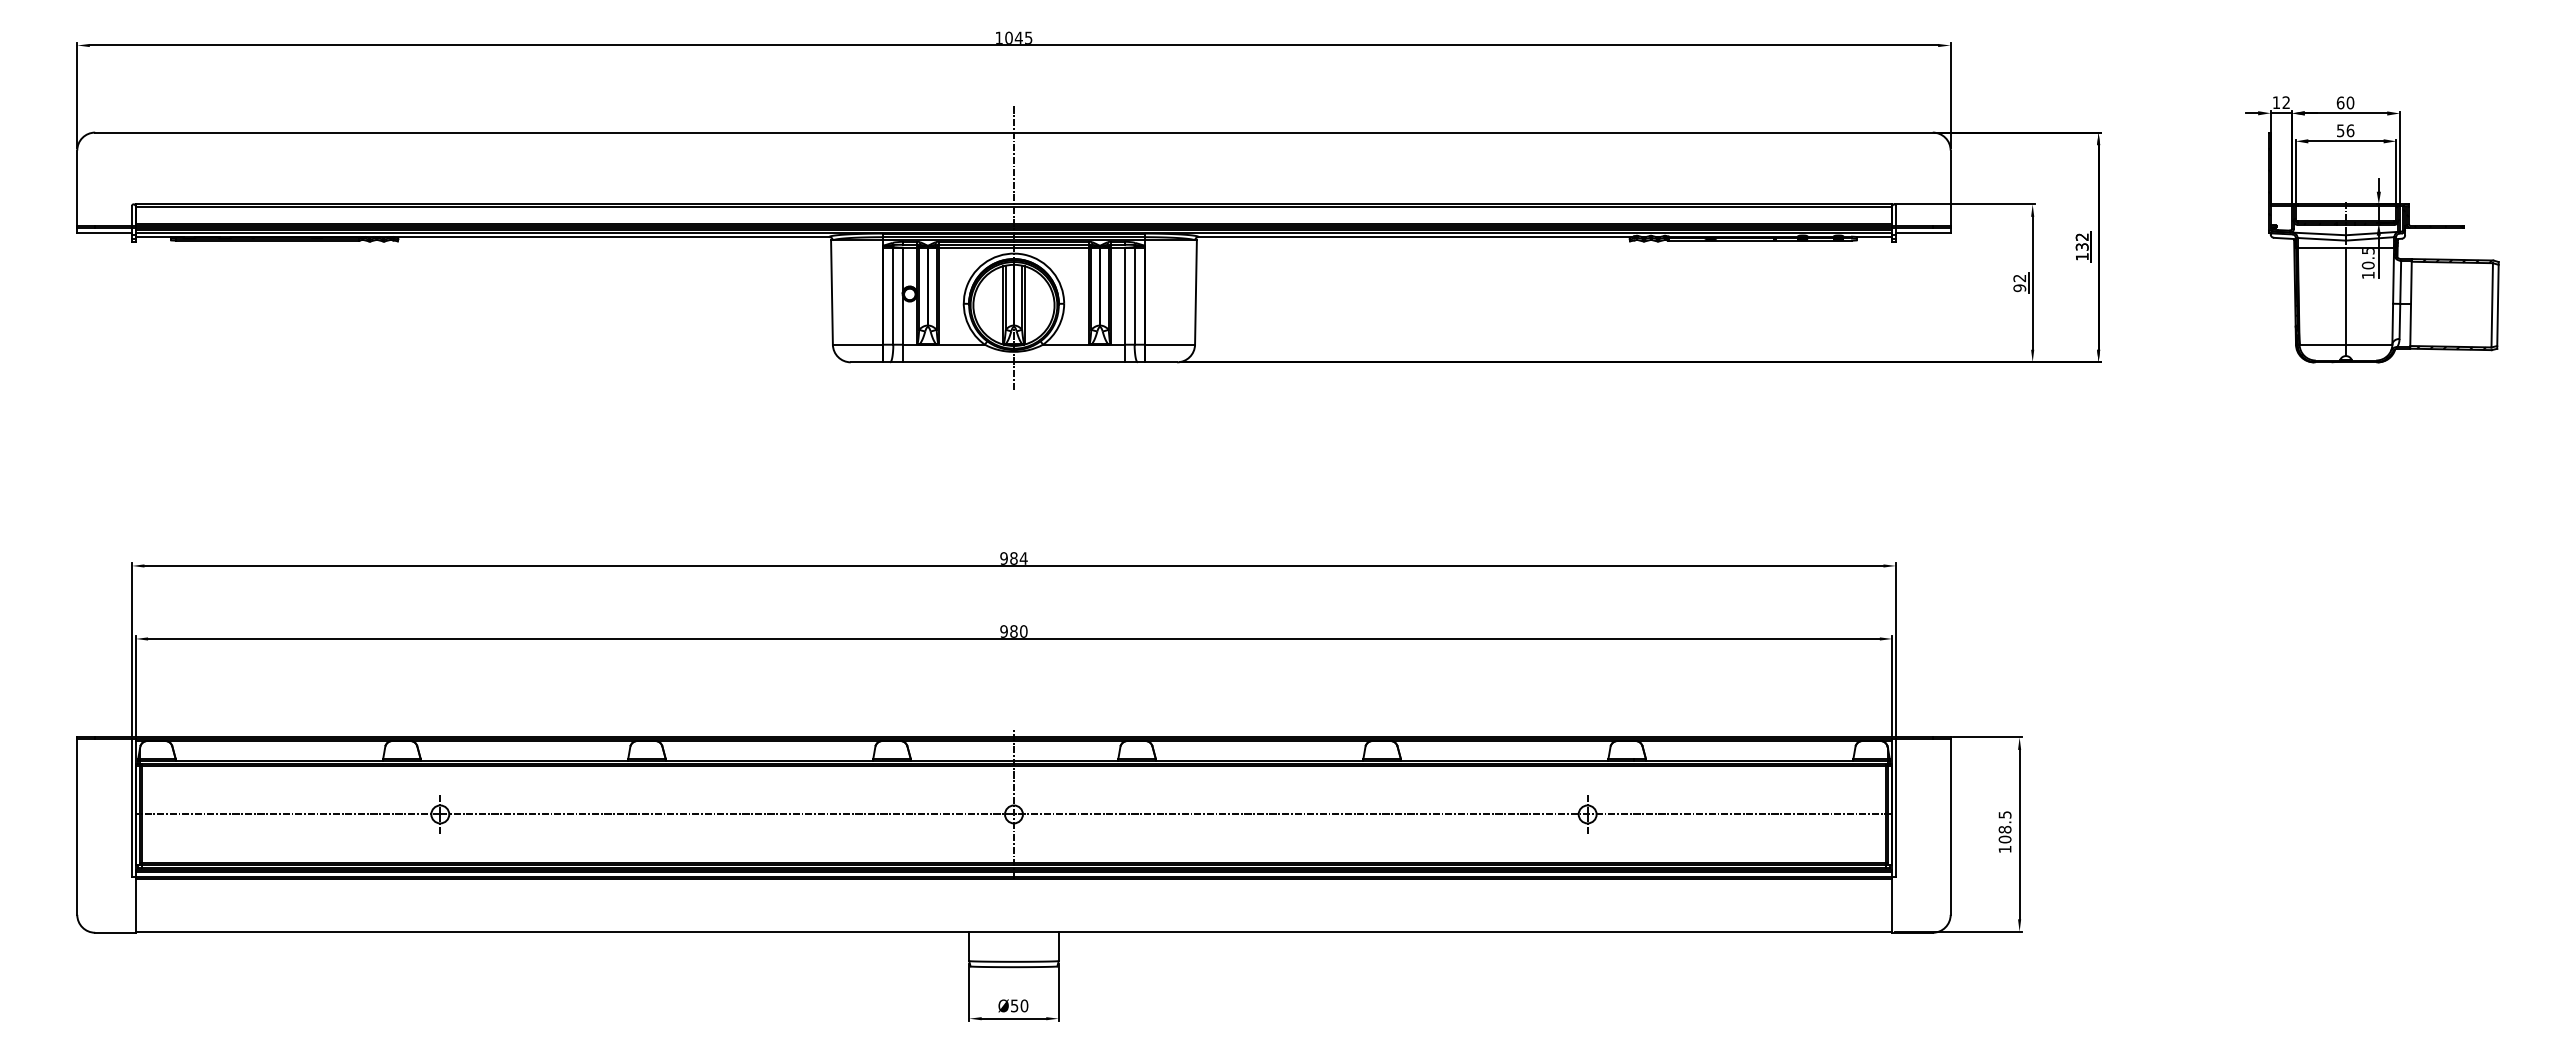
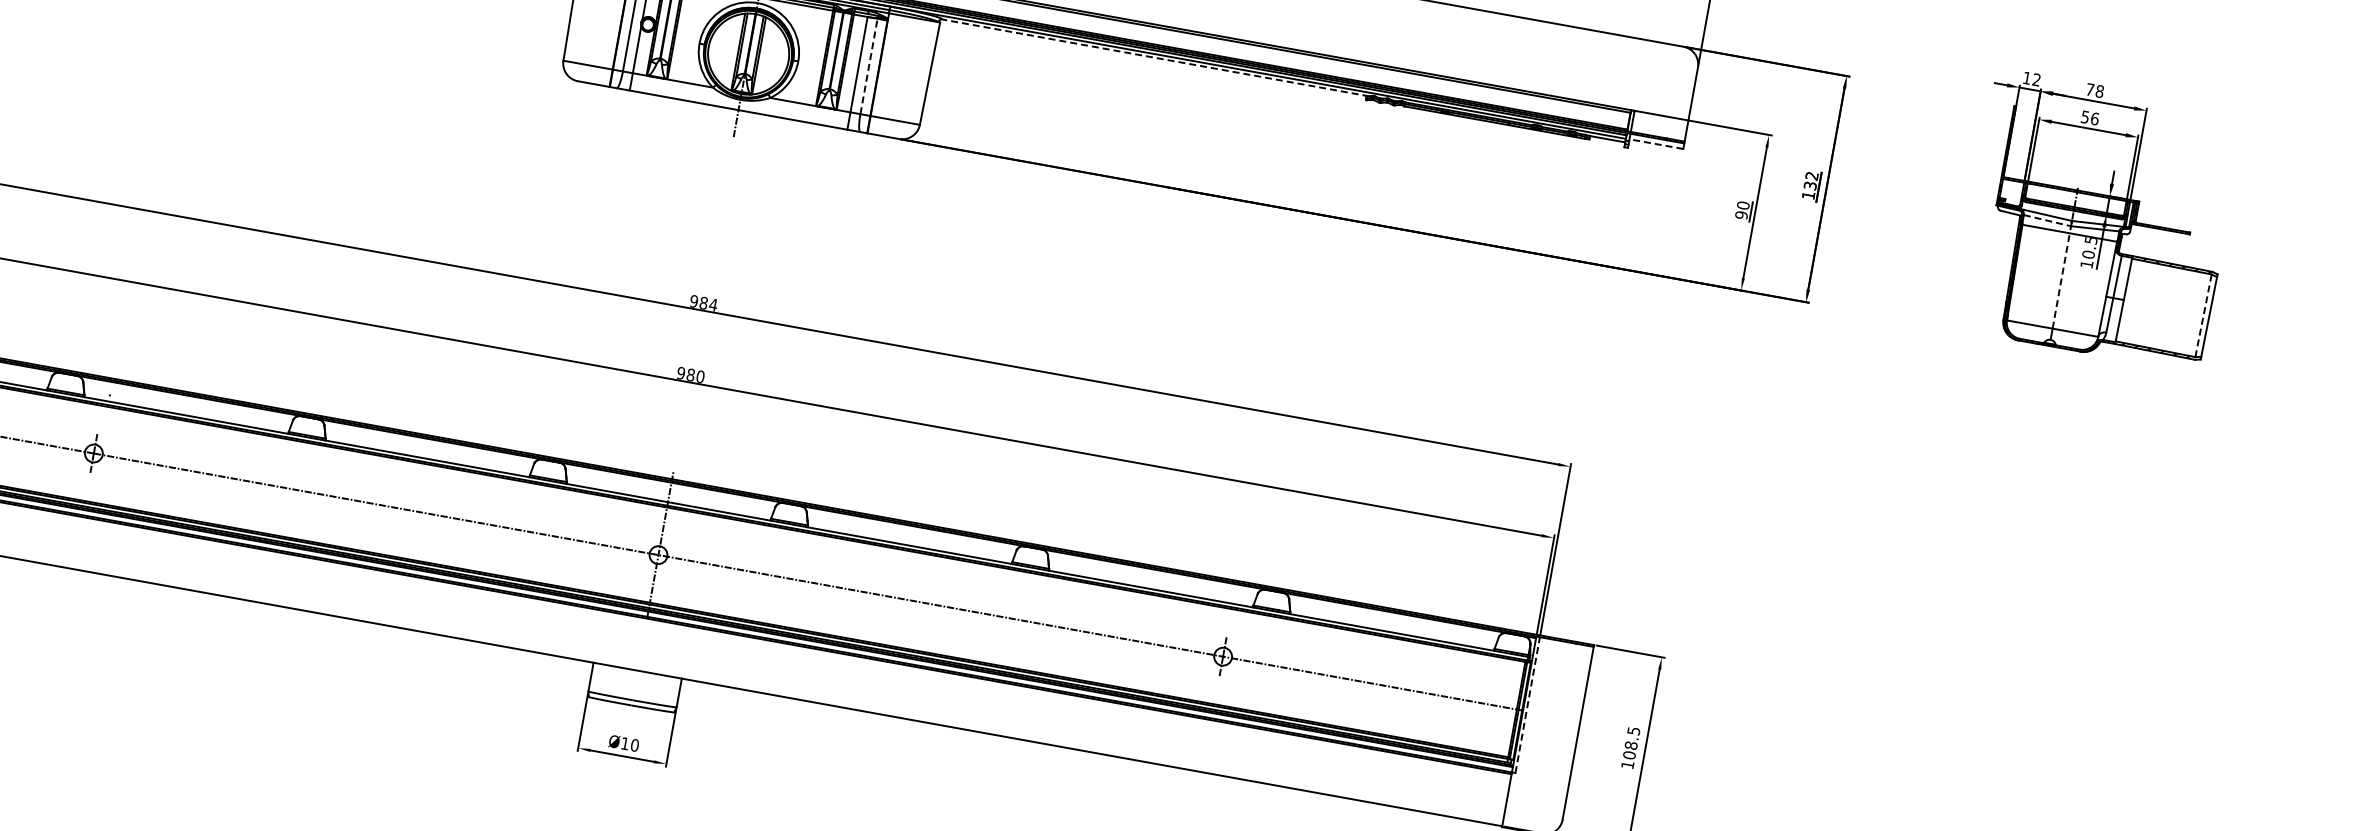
text: (2345, 102) -> (2095, 90), 60 -> 78
line: (1922, 233) -> (1655, 144), solid -> dashed
line: (1415, 237) -> (1155, 58), solid -> dashed
line: (2322, 239) -> (2048, 220), solid -> dashed
text: (2019, 278) -> (1743, 205), 92 -> 90
line: (1134, 295) -> (869, 65), solid -> dashed
line: (2345, 295) -> (2060, 280), solid -> dashed
line: (2492, 304) -> (2203, 315), solid -> dashed
line: (1896, 807) -> (1528, 704), solid -> dashed
text: (1014, 1005) -> (625, 743), Ø50 -> Ø10

